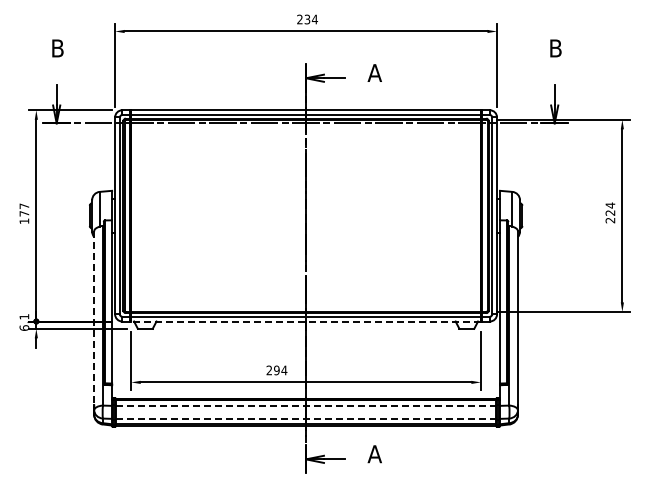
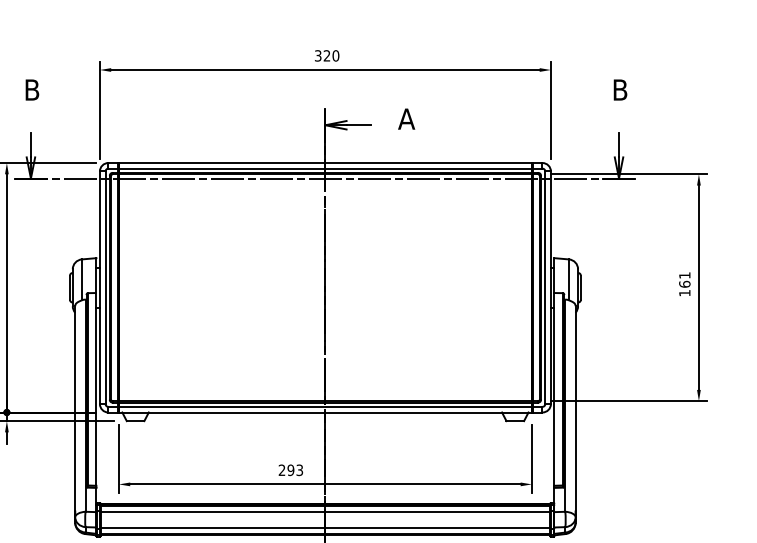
text: (307, 19) -> (327, 55), 234 -> 320
text: (610, 212) -> (684, 283), 224 -> 161
line: (94, 318) -> (75, 408), dashed -> solid
line: (306, 321) -> (325, 412), dashed -> solid
text: (284, 370) -> (299, 470), 294 -> 293
line: (306, 405) -> (325, 511), dashed -> solid
line: (306, 418) -> (325, 527), dashed -> solid

